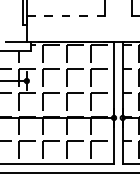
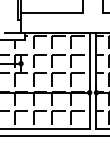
line: (66, 16) -> (52, 12), dashed -> solid

